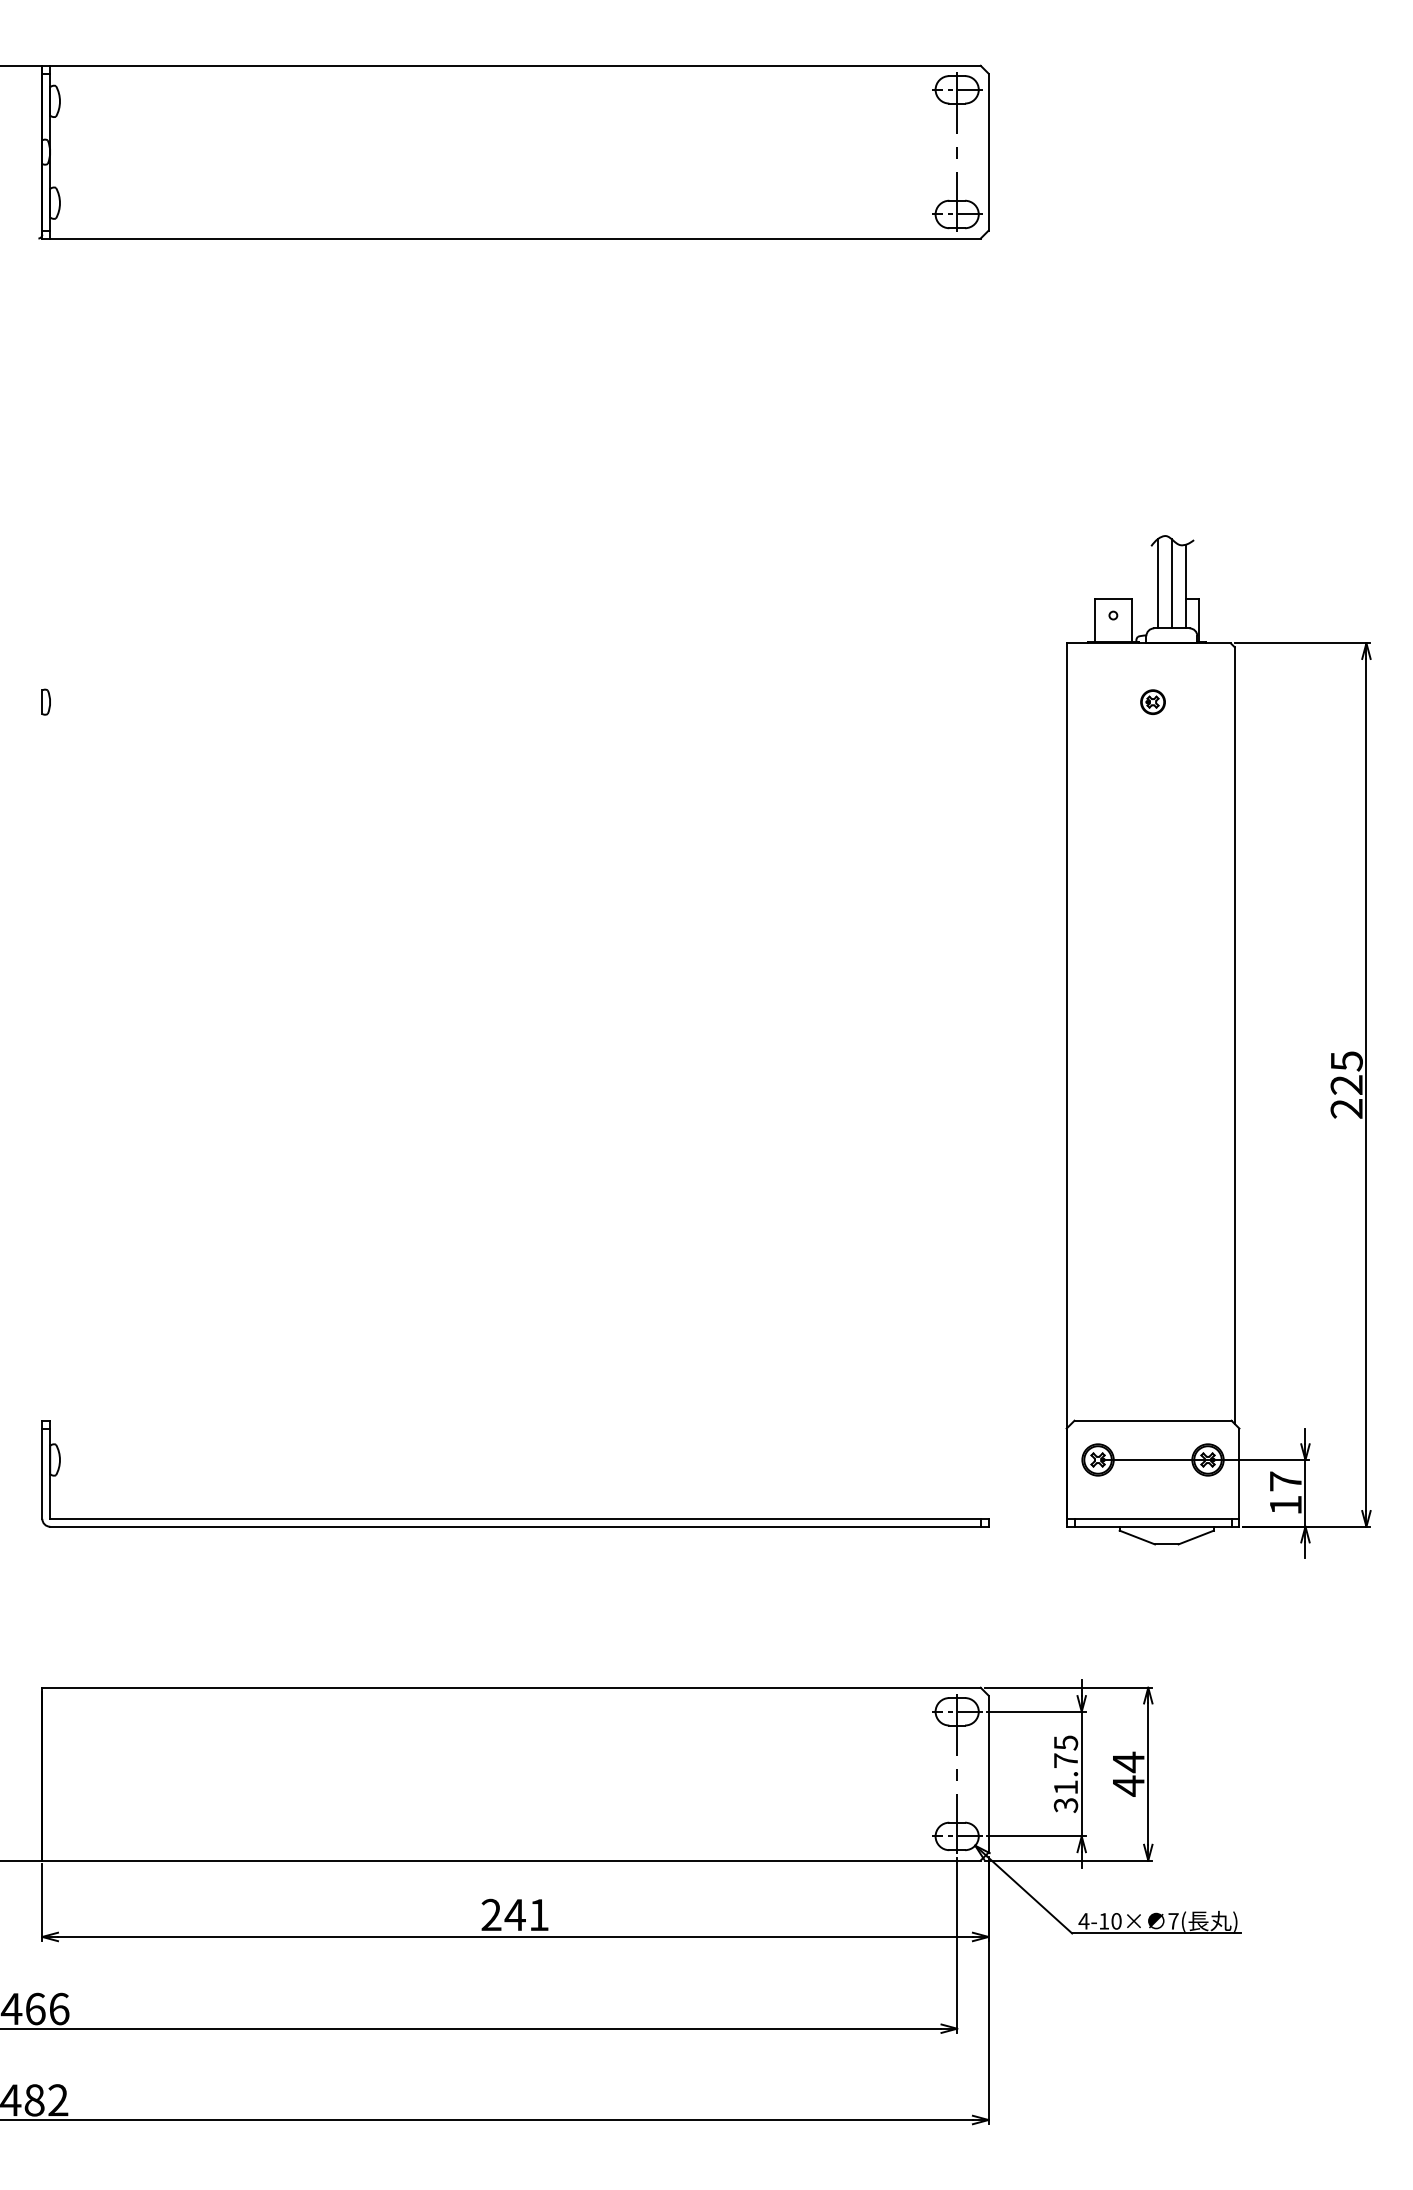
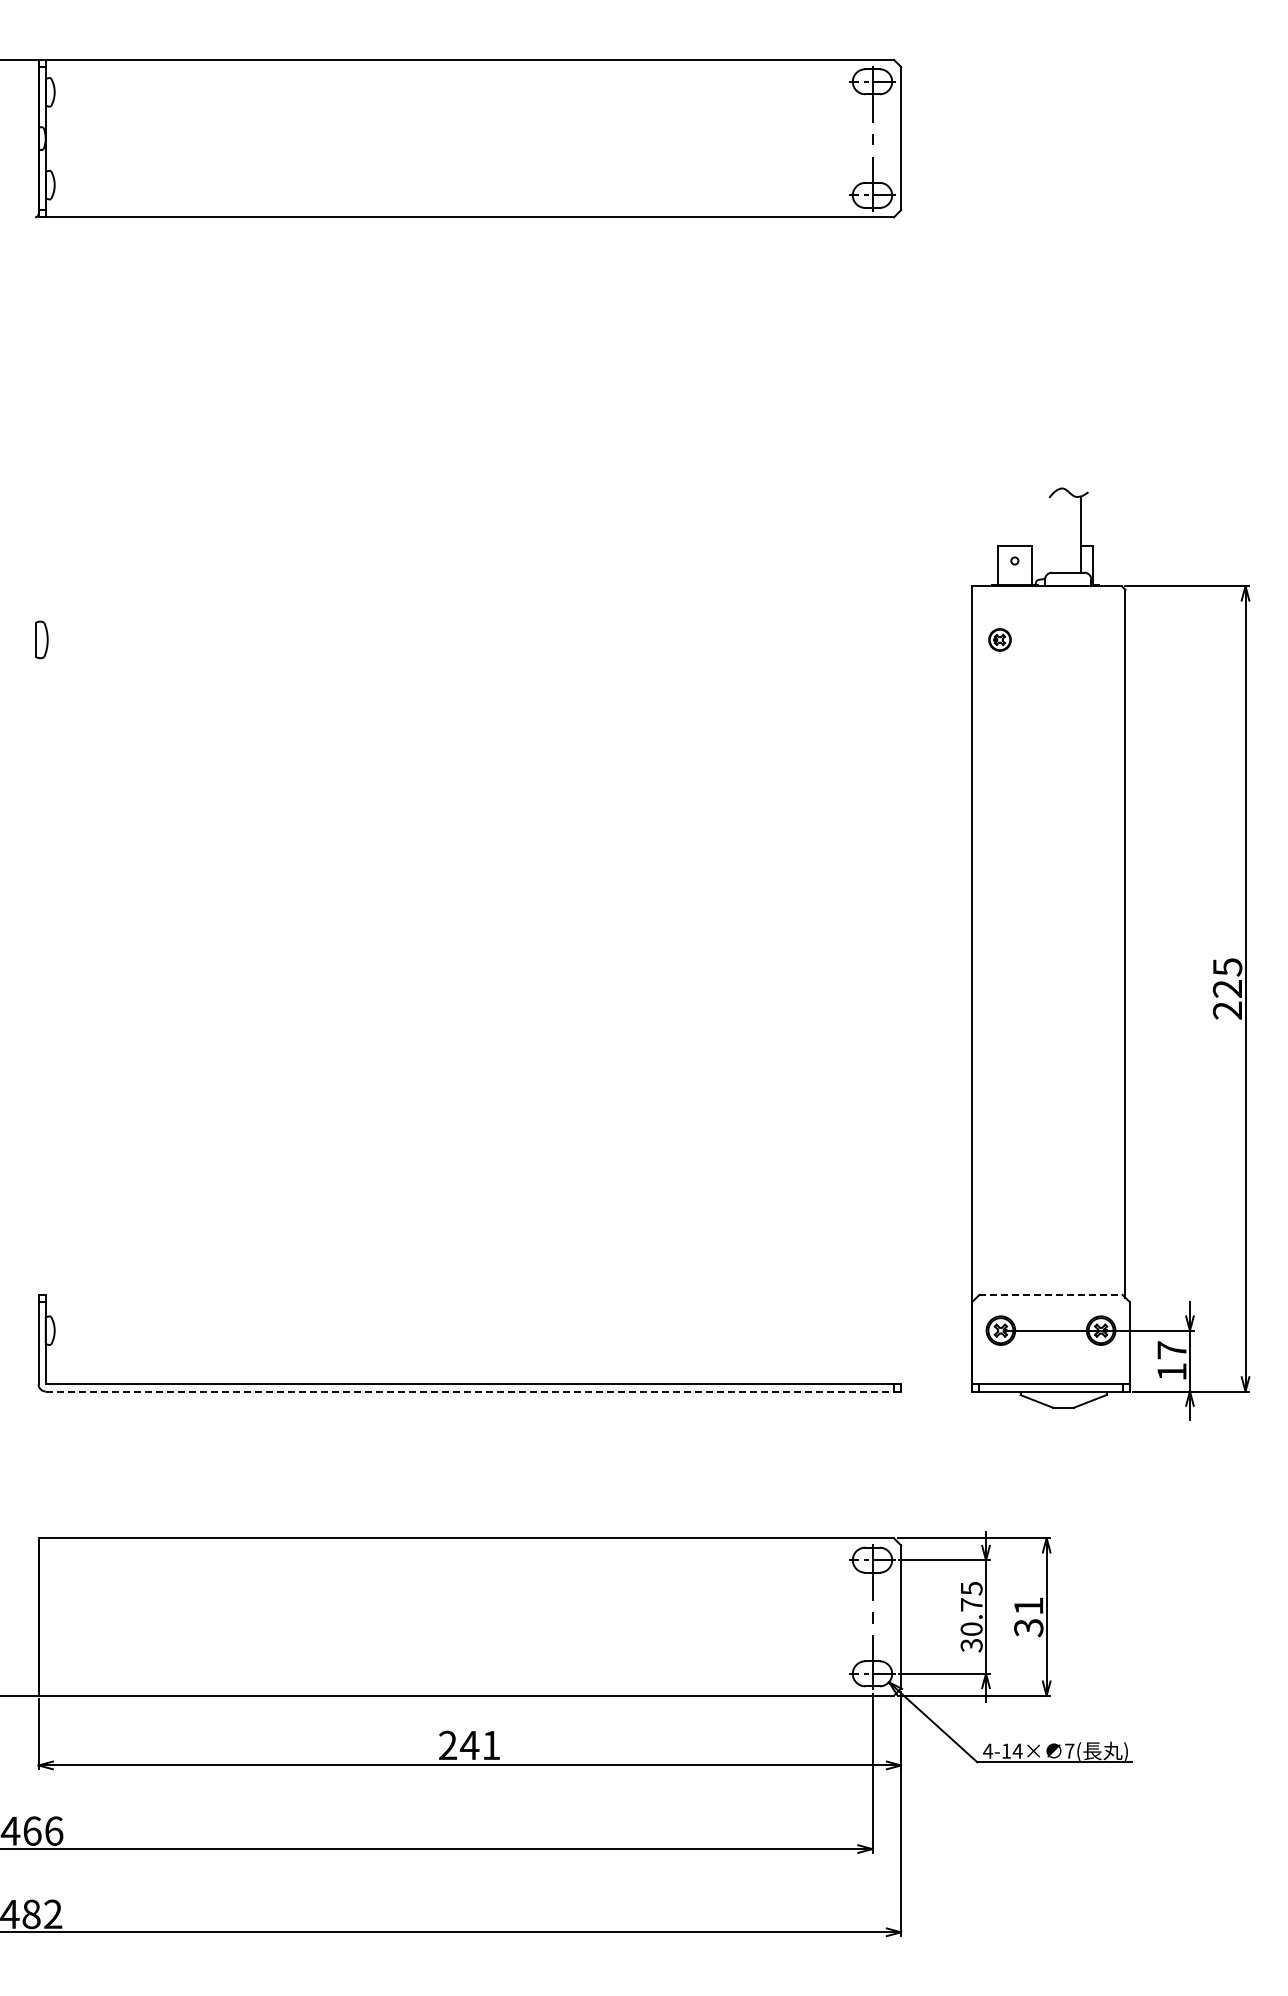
line: (1157, 583) -> (1055, 531), removed
line: (1172, 583) -> (1068, 531), removed
part: (46, 701) -> (42, 639), size x1.6
part: (1152, 701) -> (999, 639), moved
line: (1153, 1420) -> (1051, 1294), solid -> dashed
line: (519, 1526) -> (473, 1391), solid -> dashed
text: (1128, 1773) -> (1028, 1616), 44 -> 31
text: (1065, 1786) -> (971, 1628), 31.75 -> 30.75
text: (1116, 1920) -> (1017, 1750), 4-10× -> 4-14×

